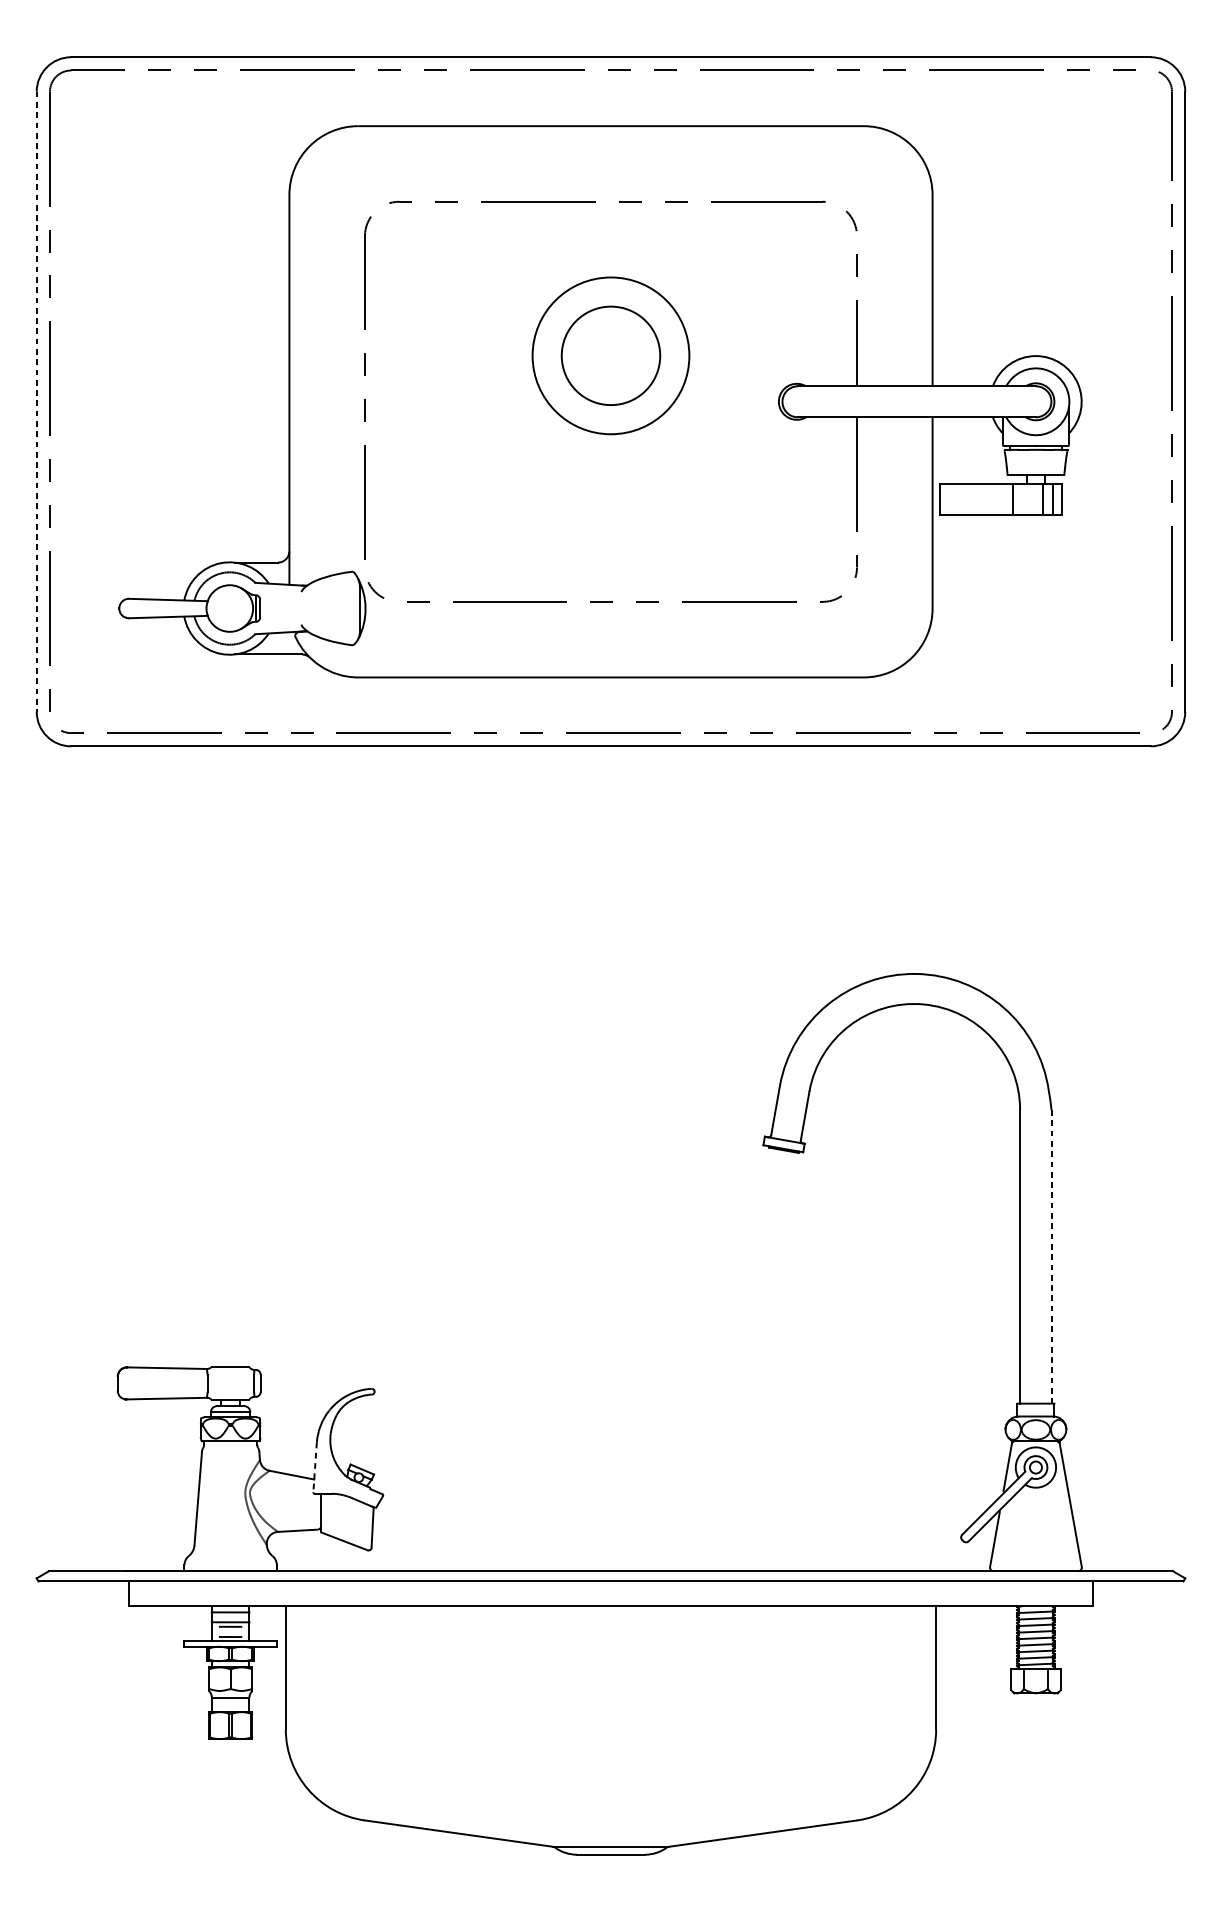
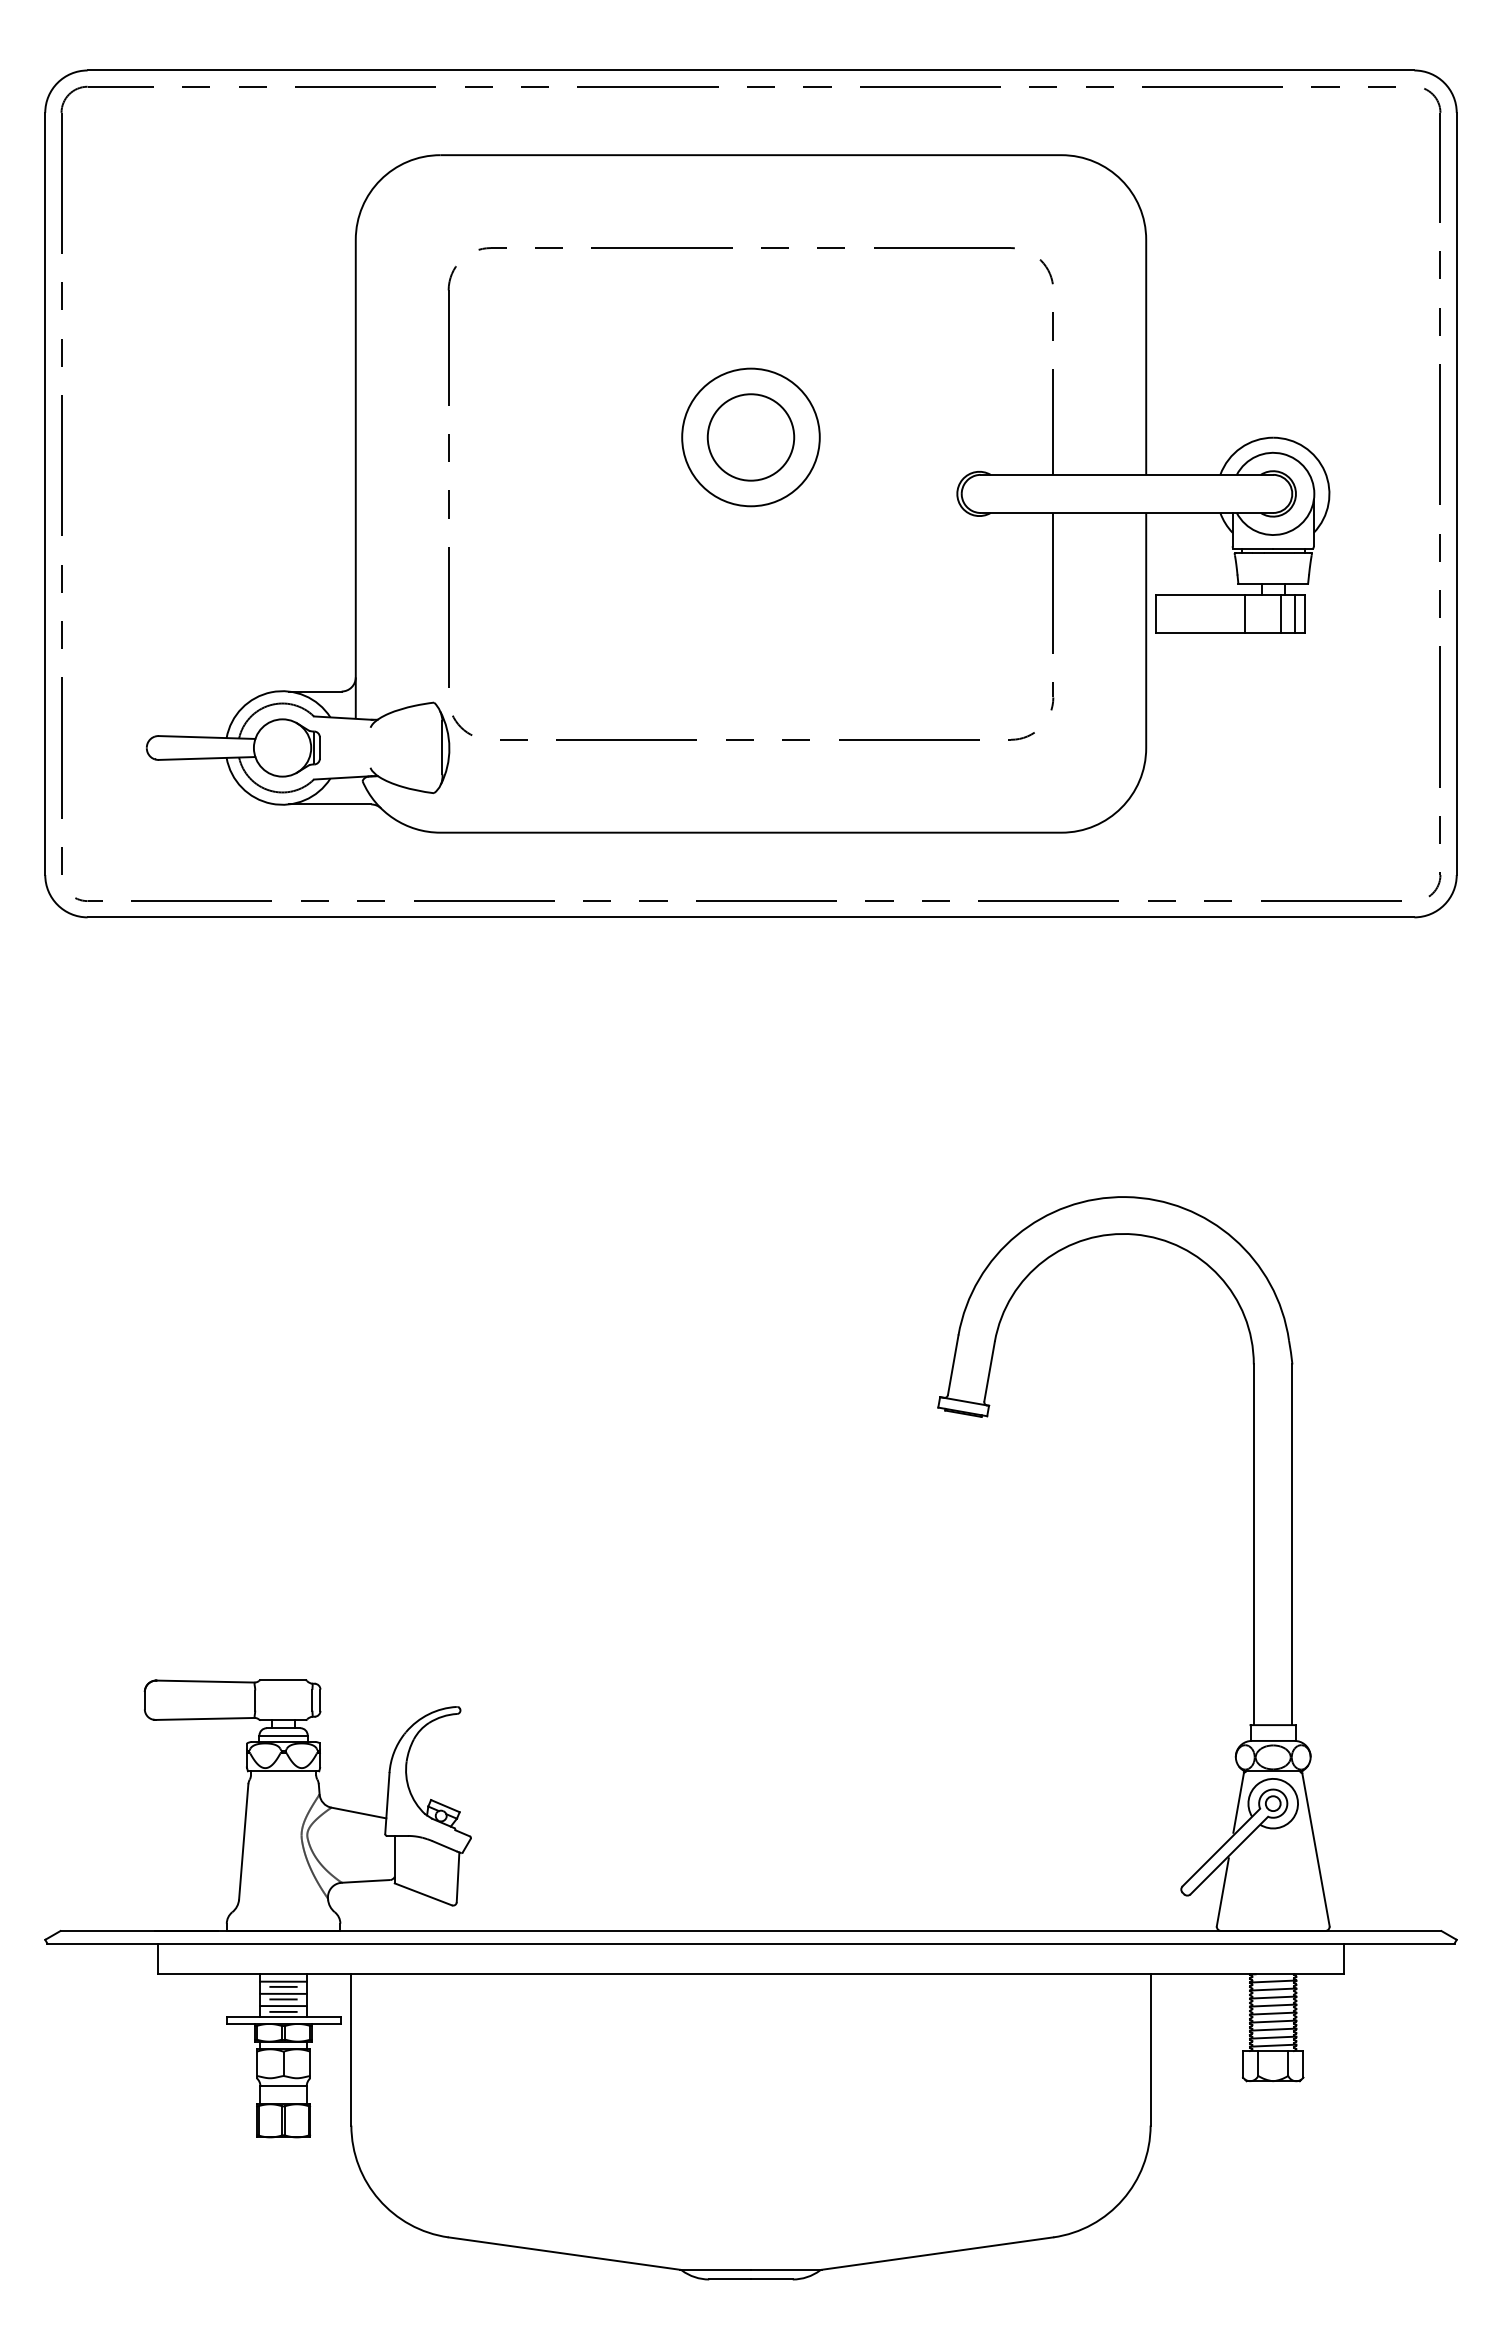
circle: (610, 355) -> (750, 437), size x0.71
circle: (610, 355) -> (750, 437), size x0.71
line: (36, 402) -> (45, 494), dashed -> solid
line: (1051, 1257) -> (1292, 1545), dashed -> solid
line: (315, 1467) -> (387, 1803), dashed -> solid
line: (230, 1616) -> (283, 1986), added
line: (230, 1632) -> (283, 2006), added

